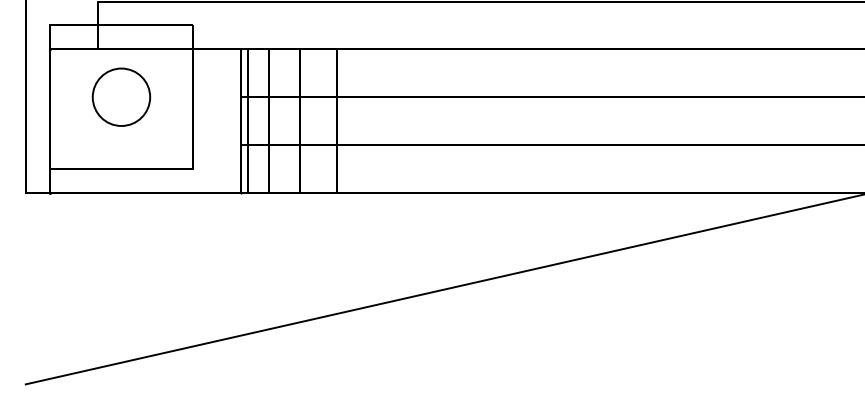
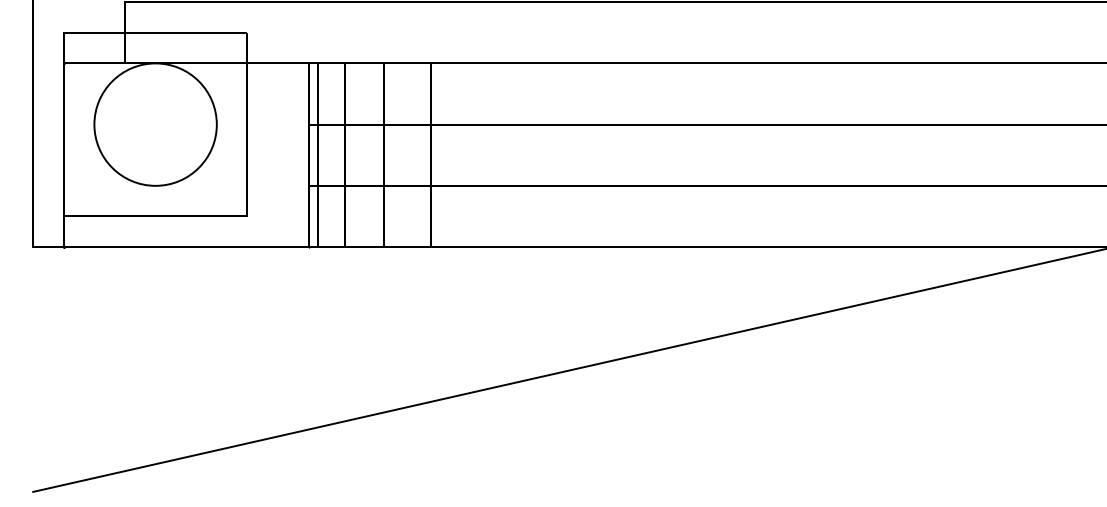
circle: (121, 97) -> (155, 124), size x1.67

